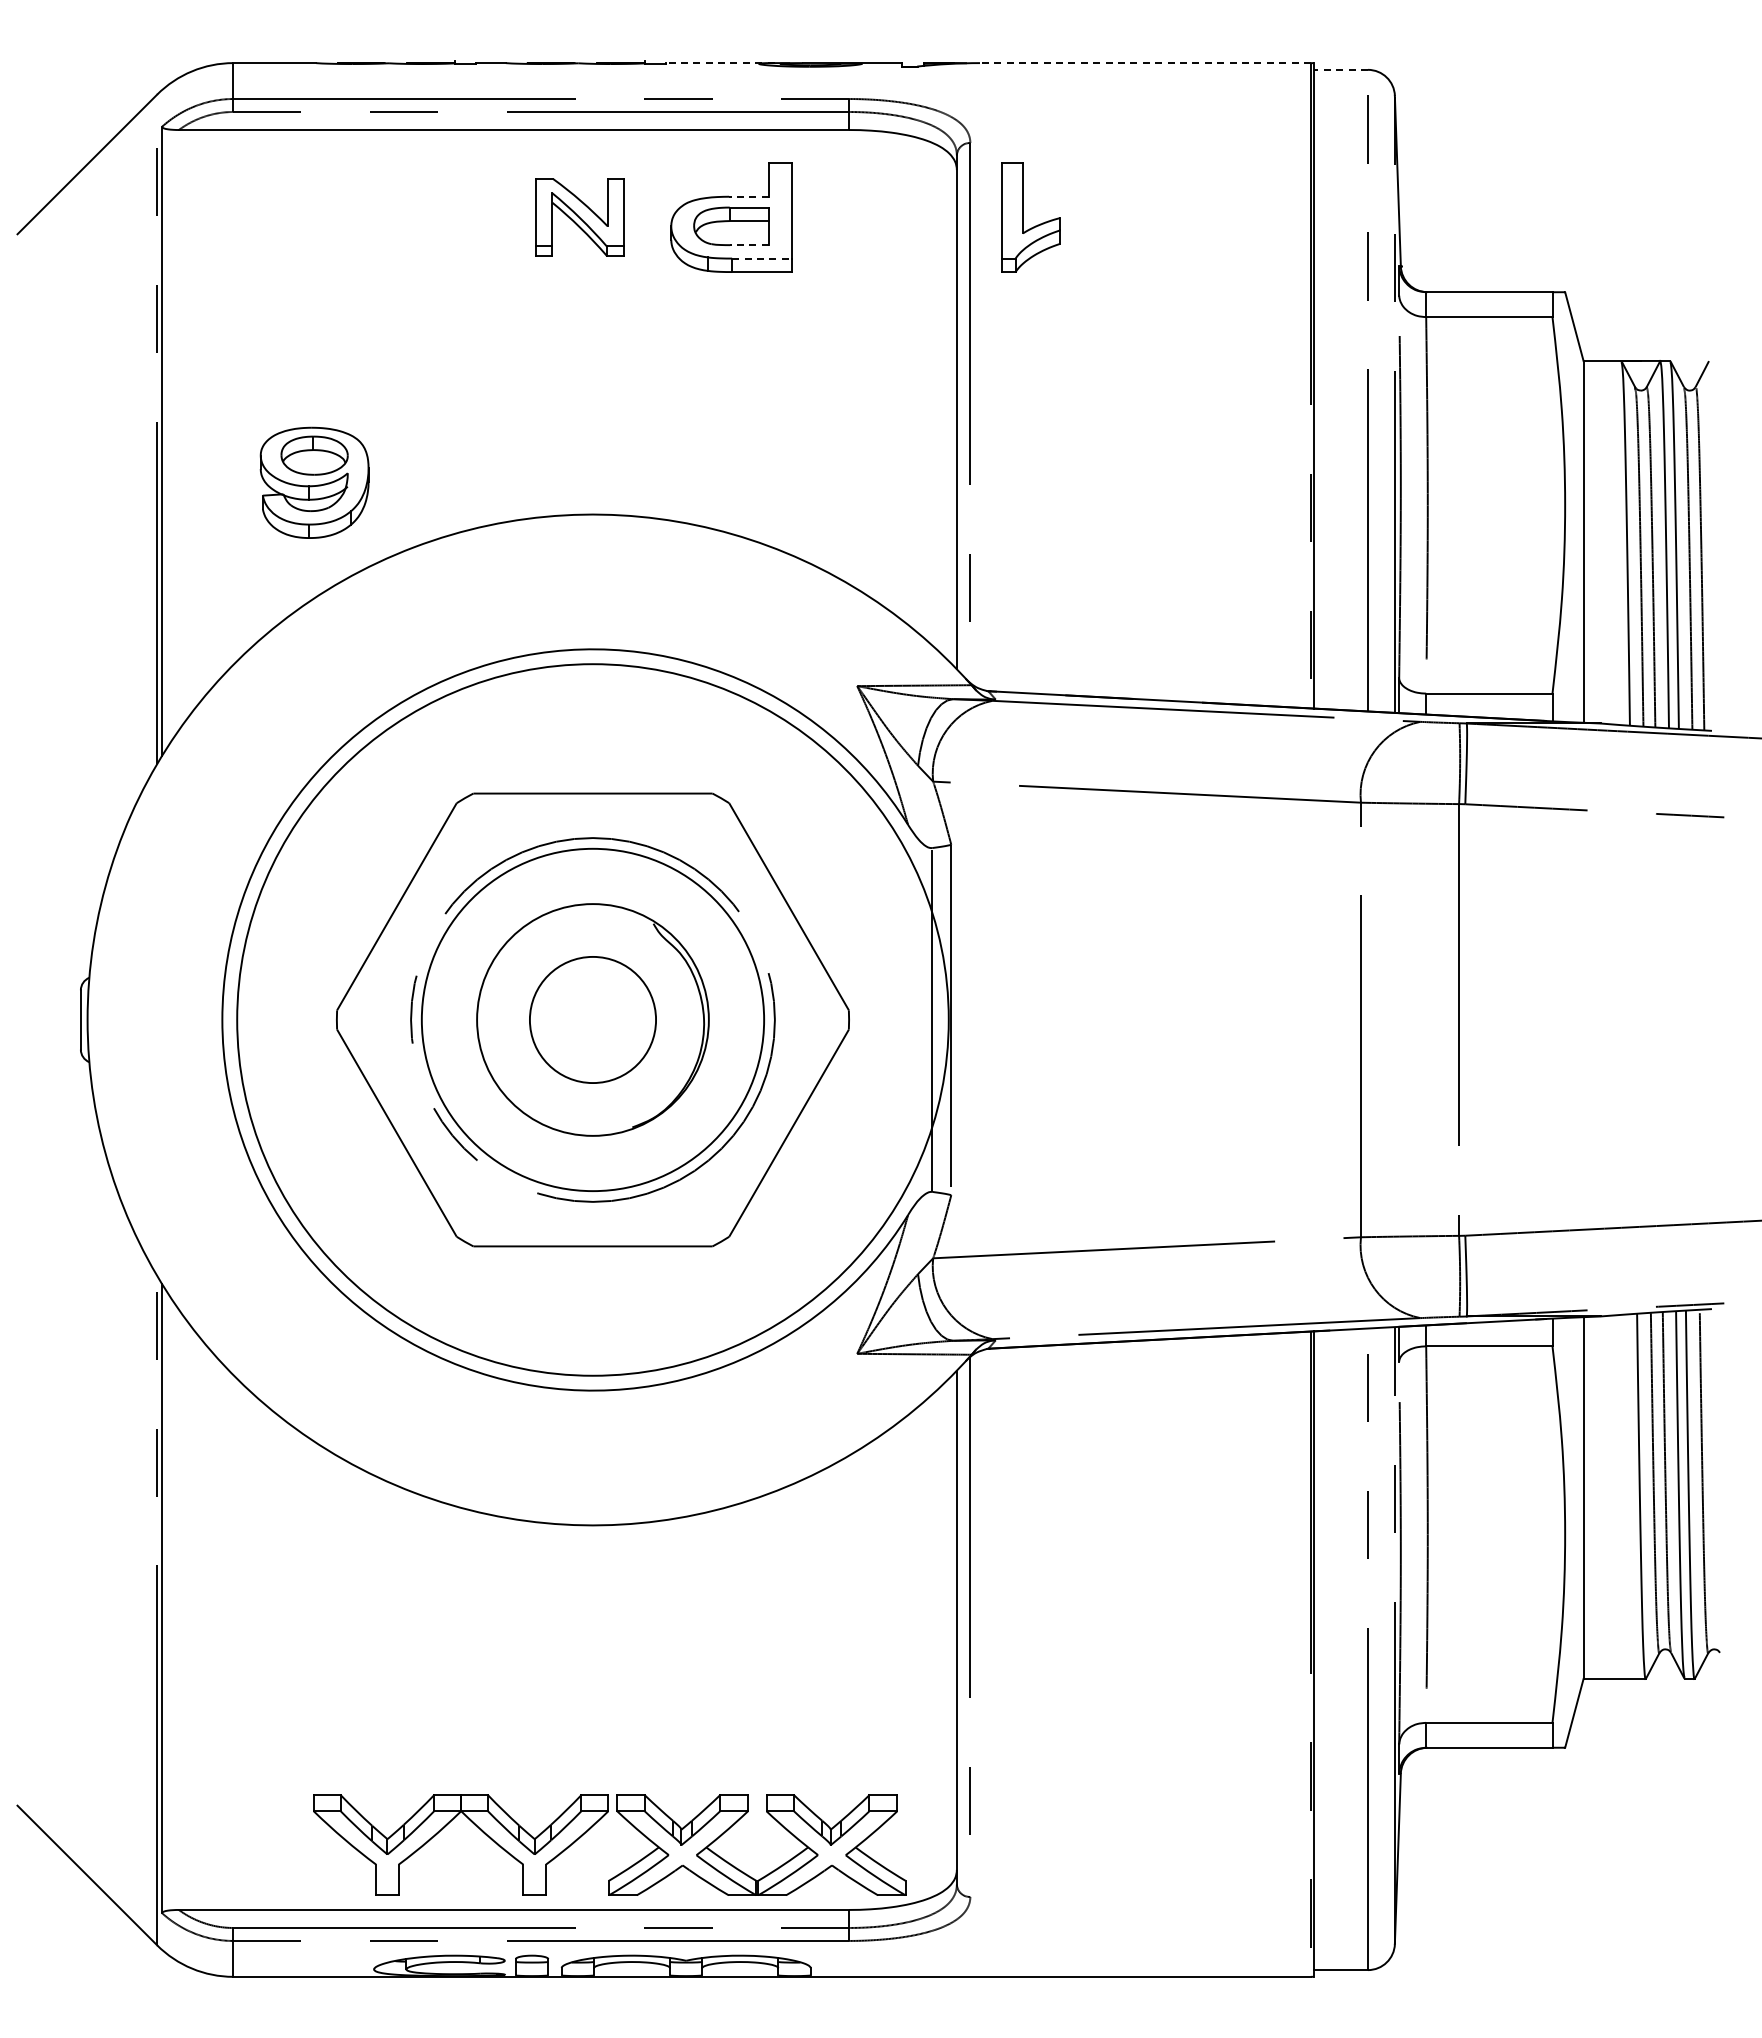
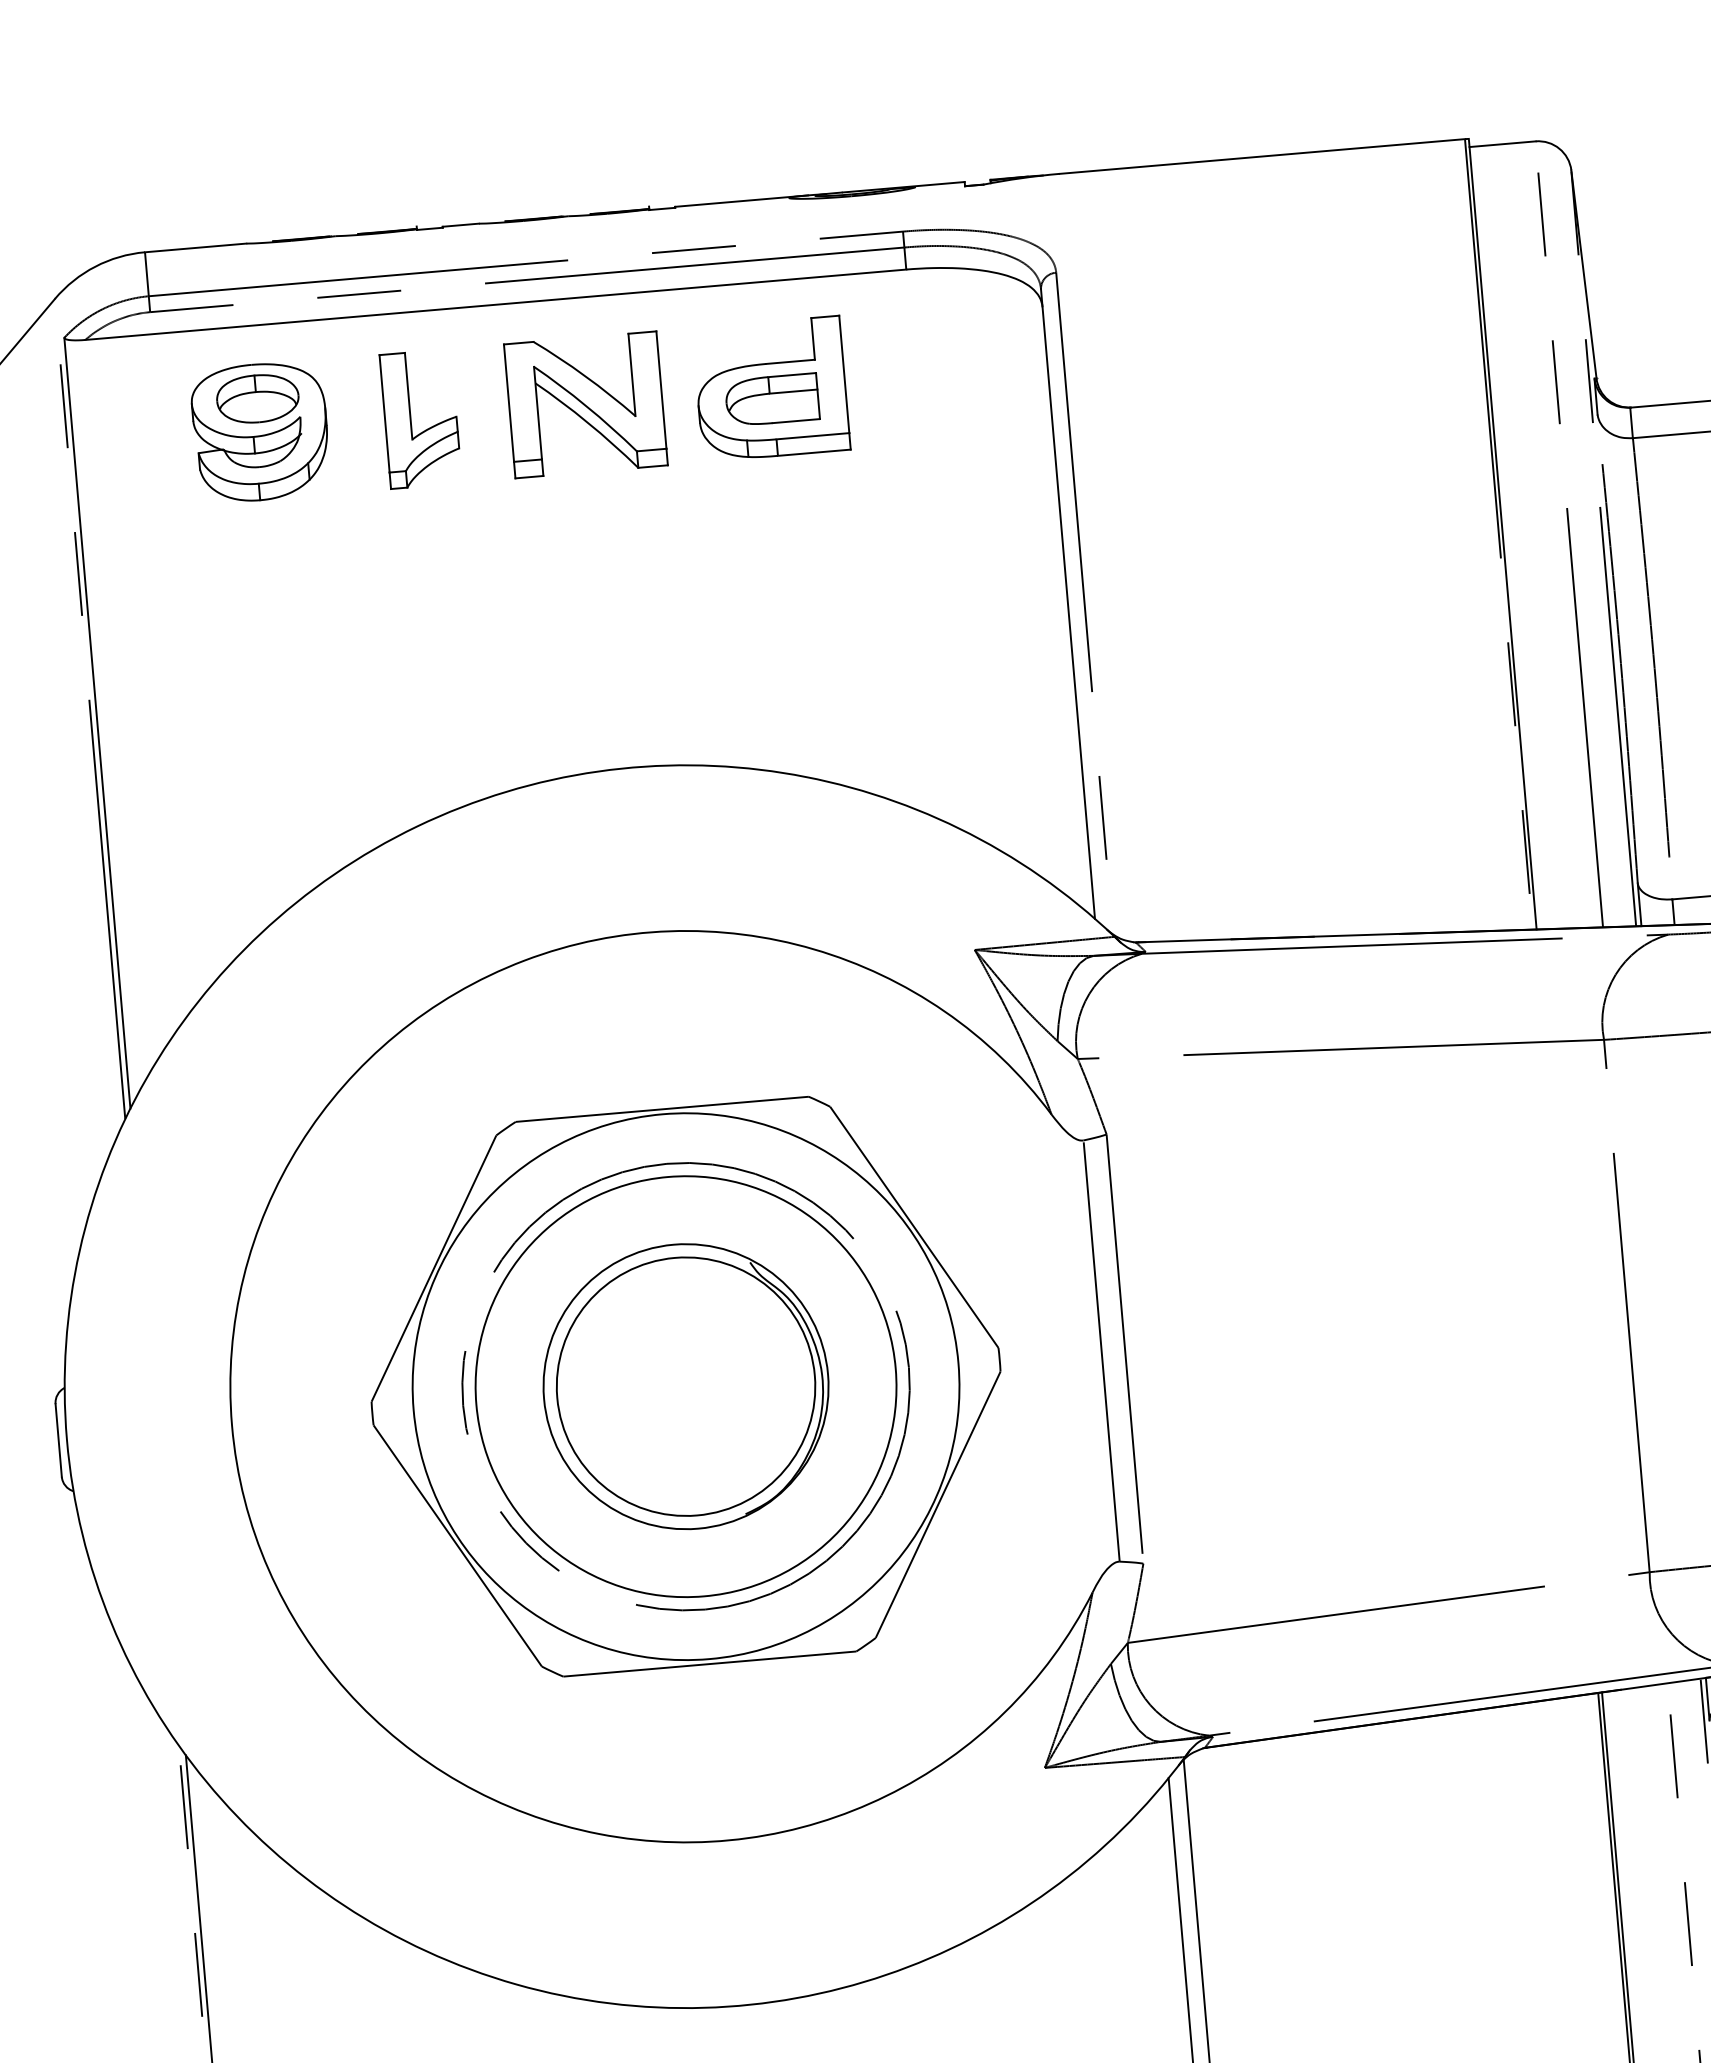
line: (719, 63) -> (740, 201), dashed -> solid
line: (1144, 63) -> (1261, 157), dashed -> solid
line: (1340, 69) -> (1501, 143), dashed -> solid
line: (748, 196) -> (790, 361), dashed -> solid
part: (579, 217) -> (585, 405), size x1.43
part: (1023, 217) -> (411, 419), moved
line: (748, 245) -> (795, 421), dashed -> solid
line: (761, 258) -> (812, 436), dashed -> solid
part: (314, 482) -> (260, 431), moved
circle: (592, 1019) -> (685, 1386), size x0.62
circle: (592, 1019) -> (685, 1386), size x1.67

